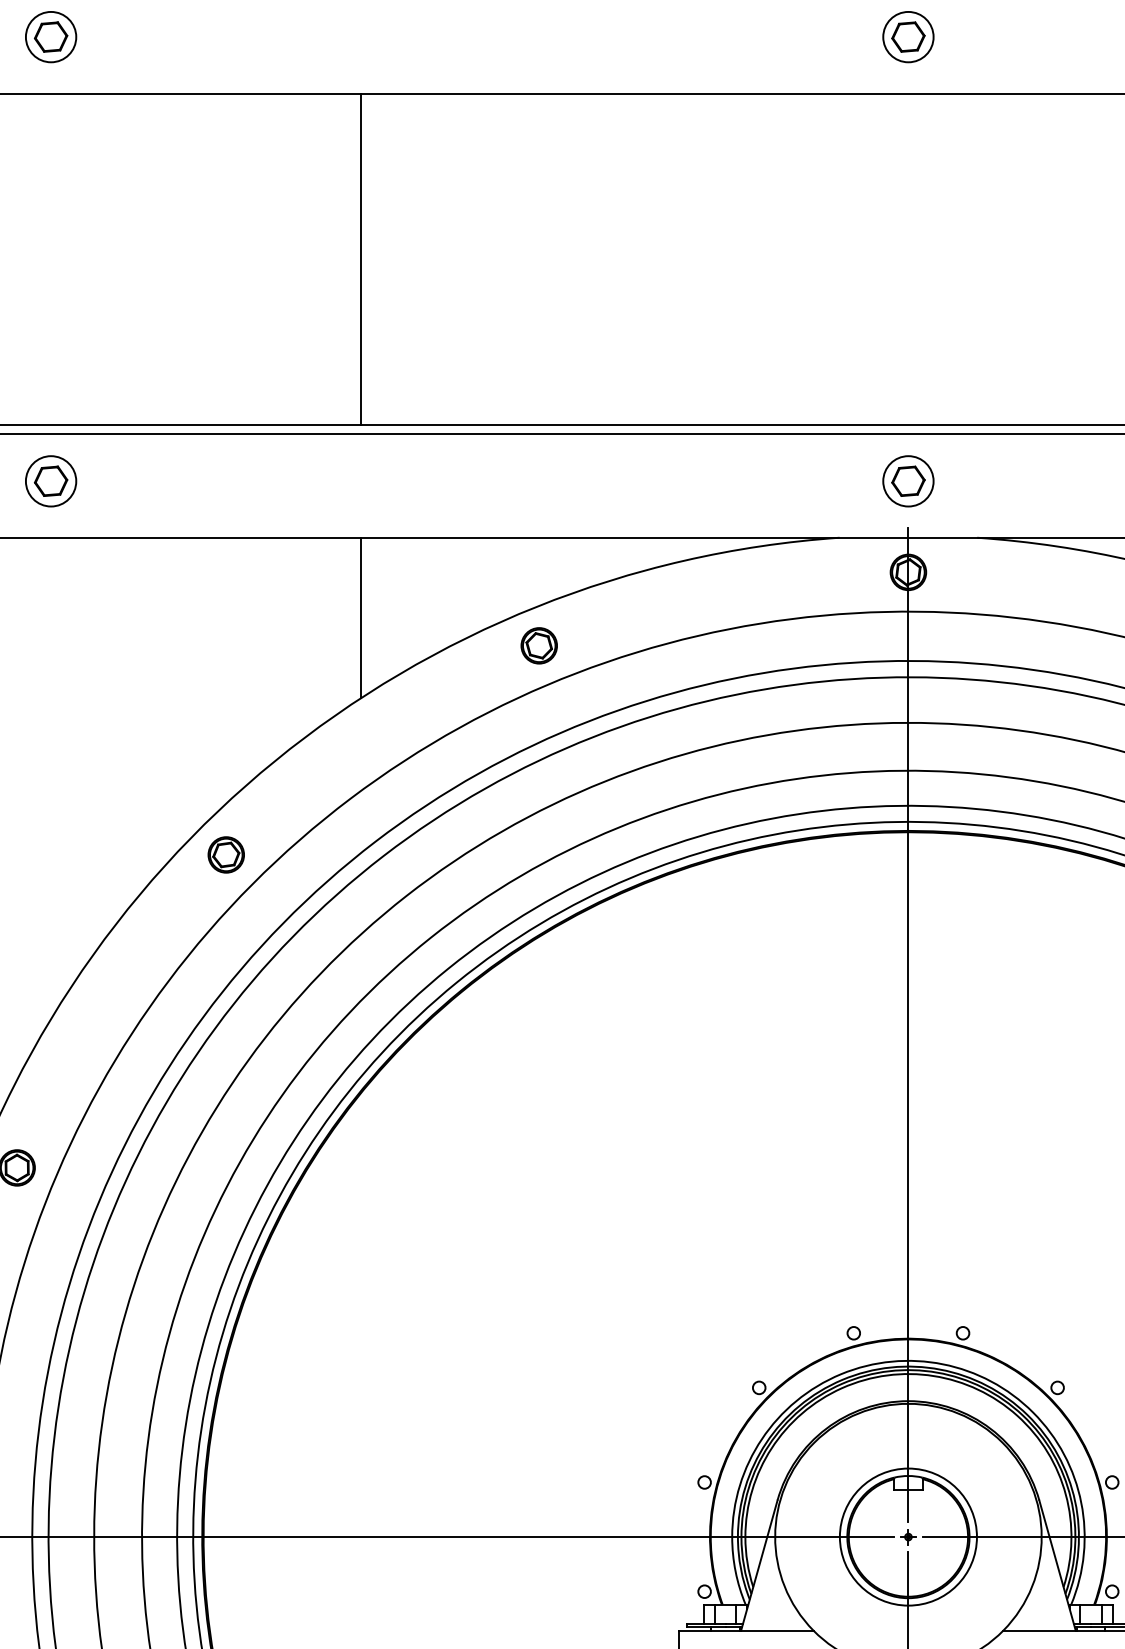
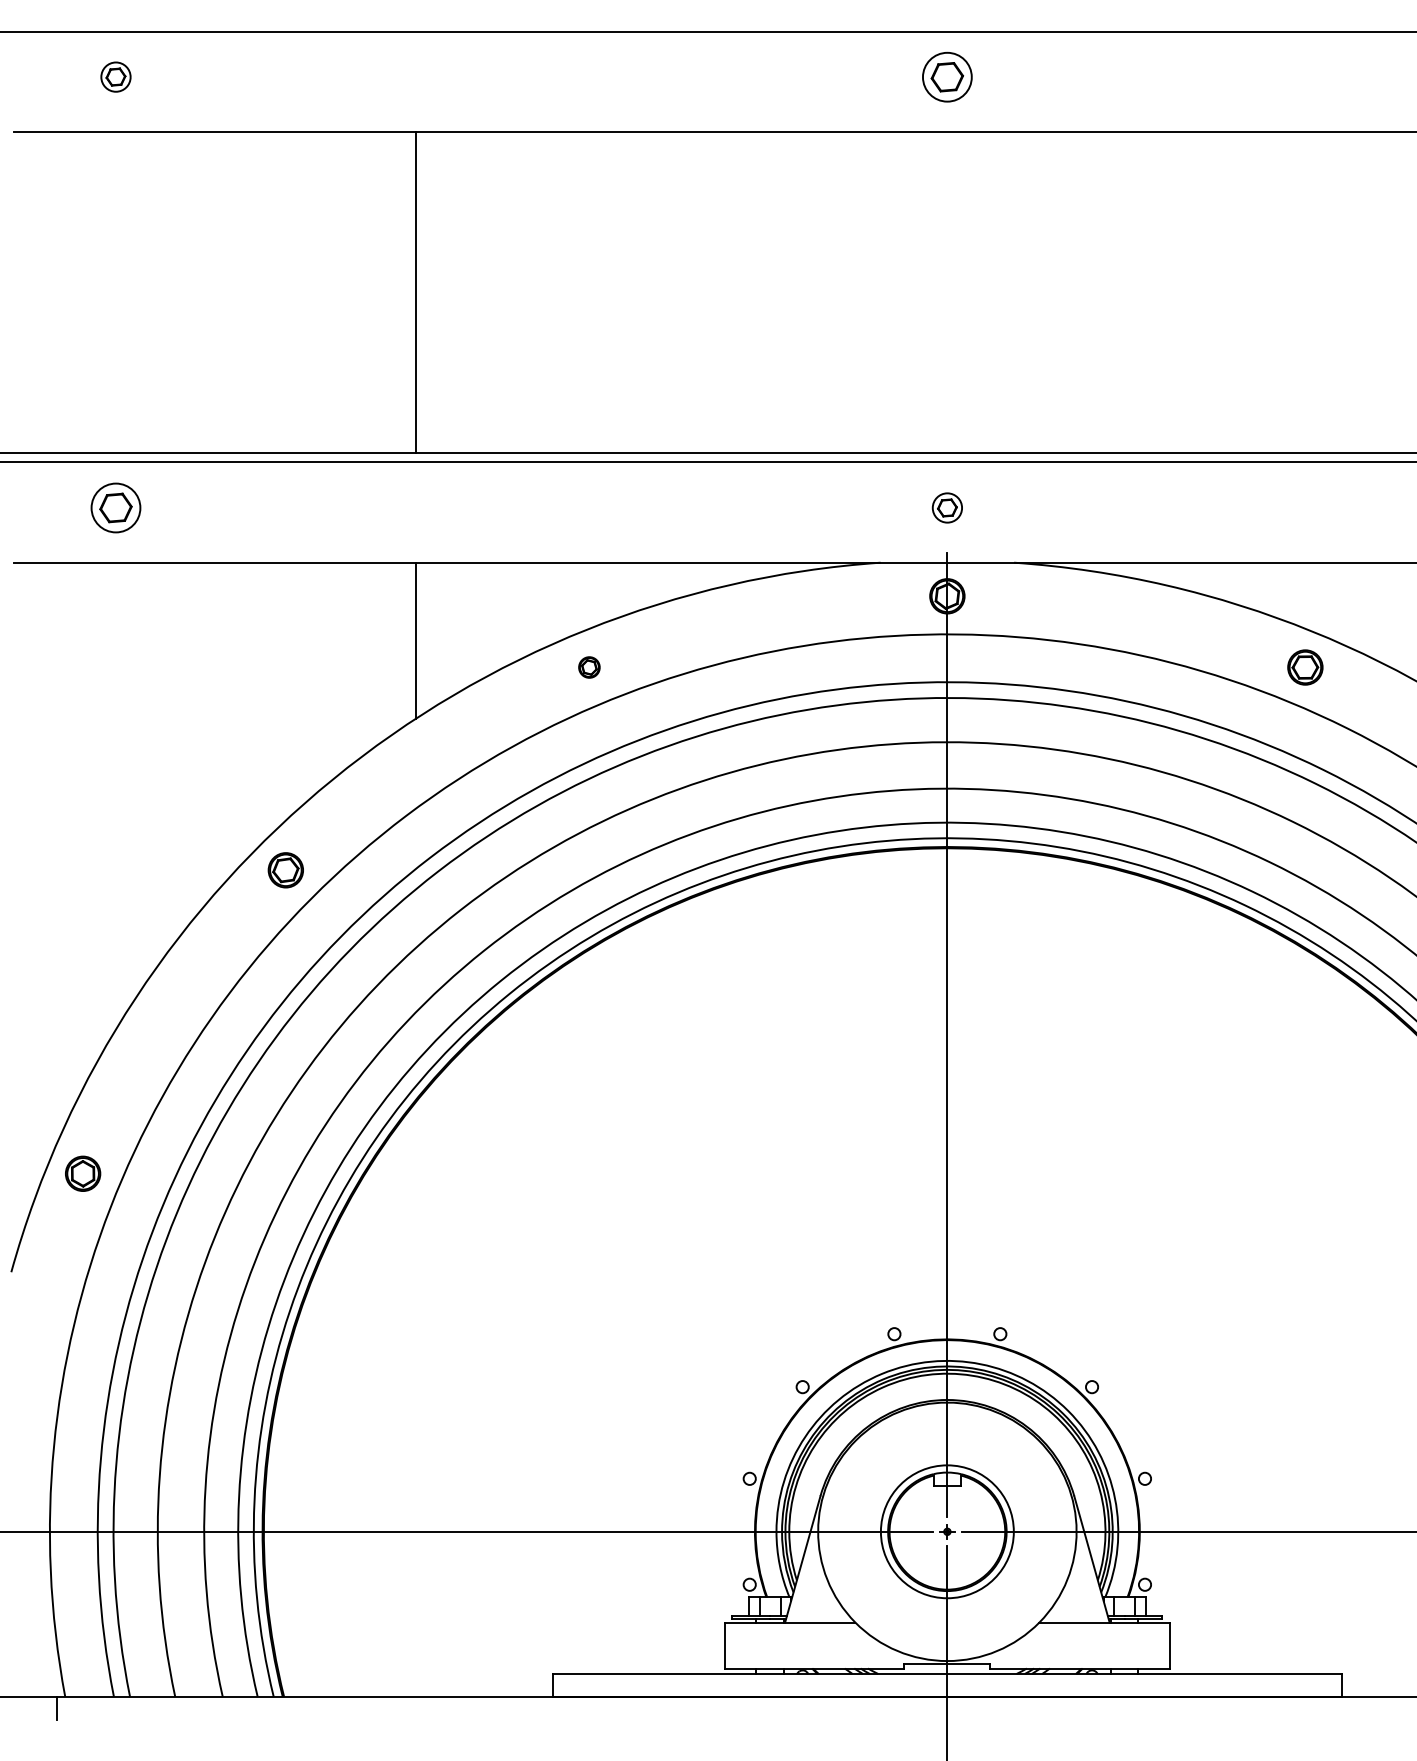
part: (50, 36) -> (115, 76), size x0.6
part: (908, 480) -> (947, 507), size x0.6
part: (539, 645) -> (589, 667), size x0.6

